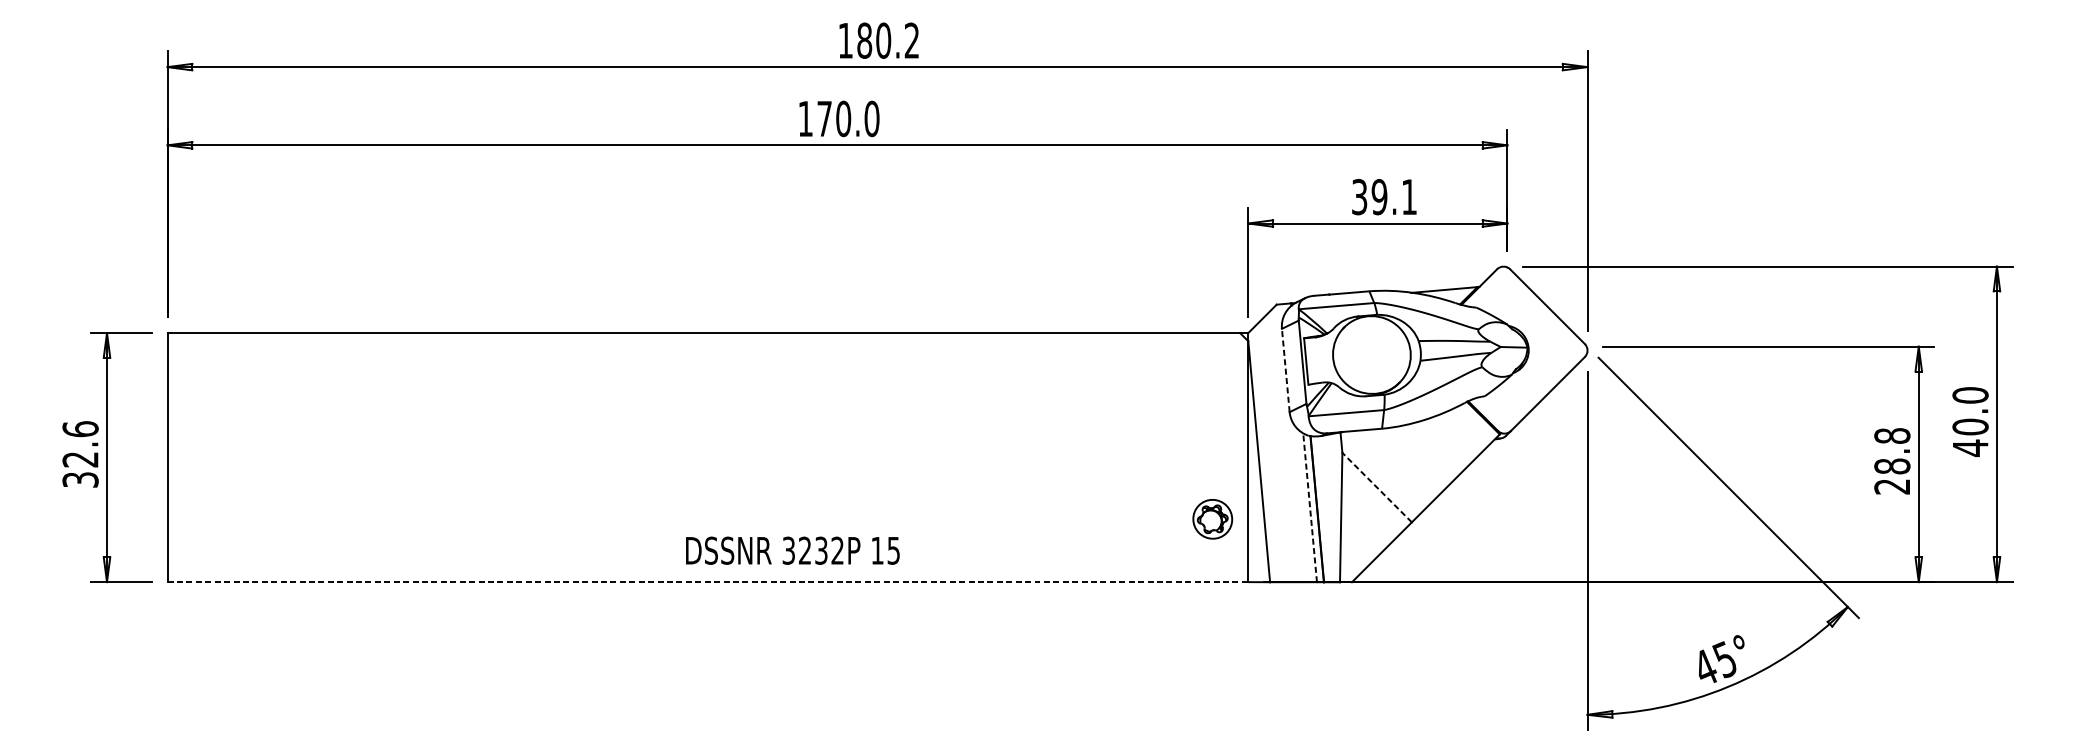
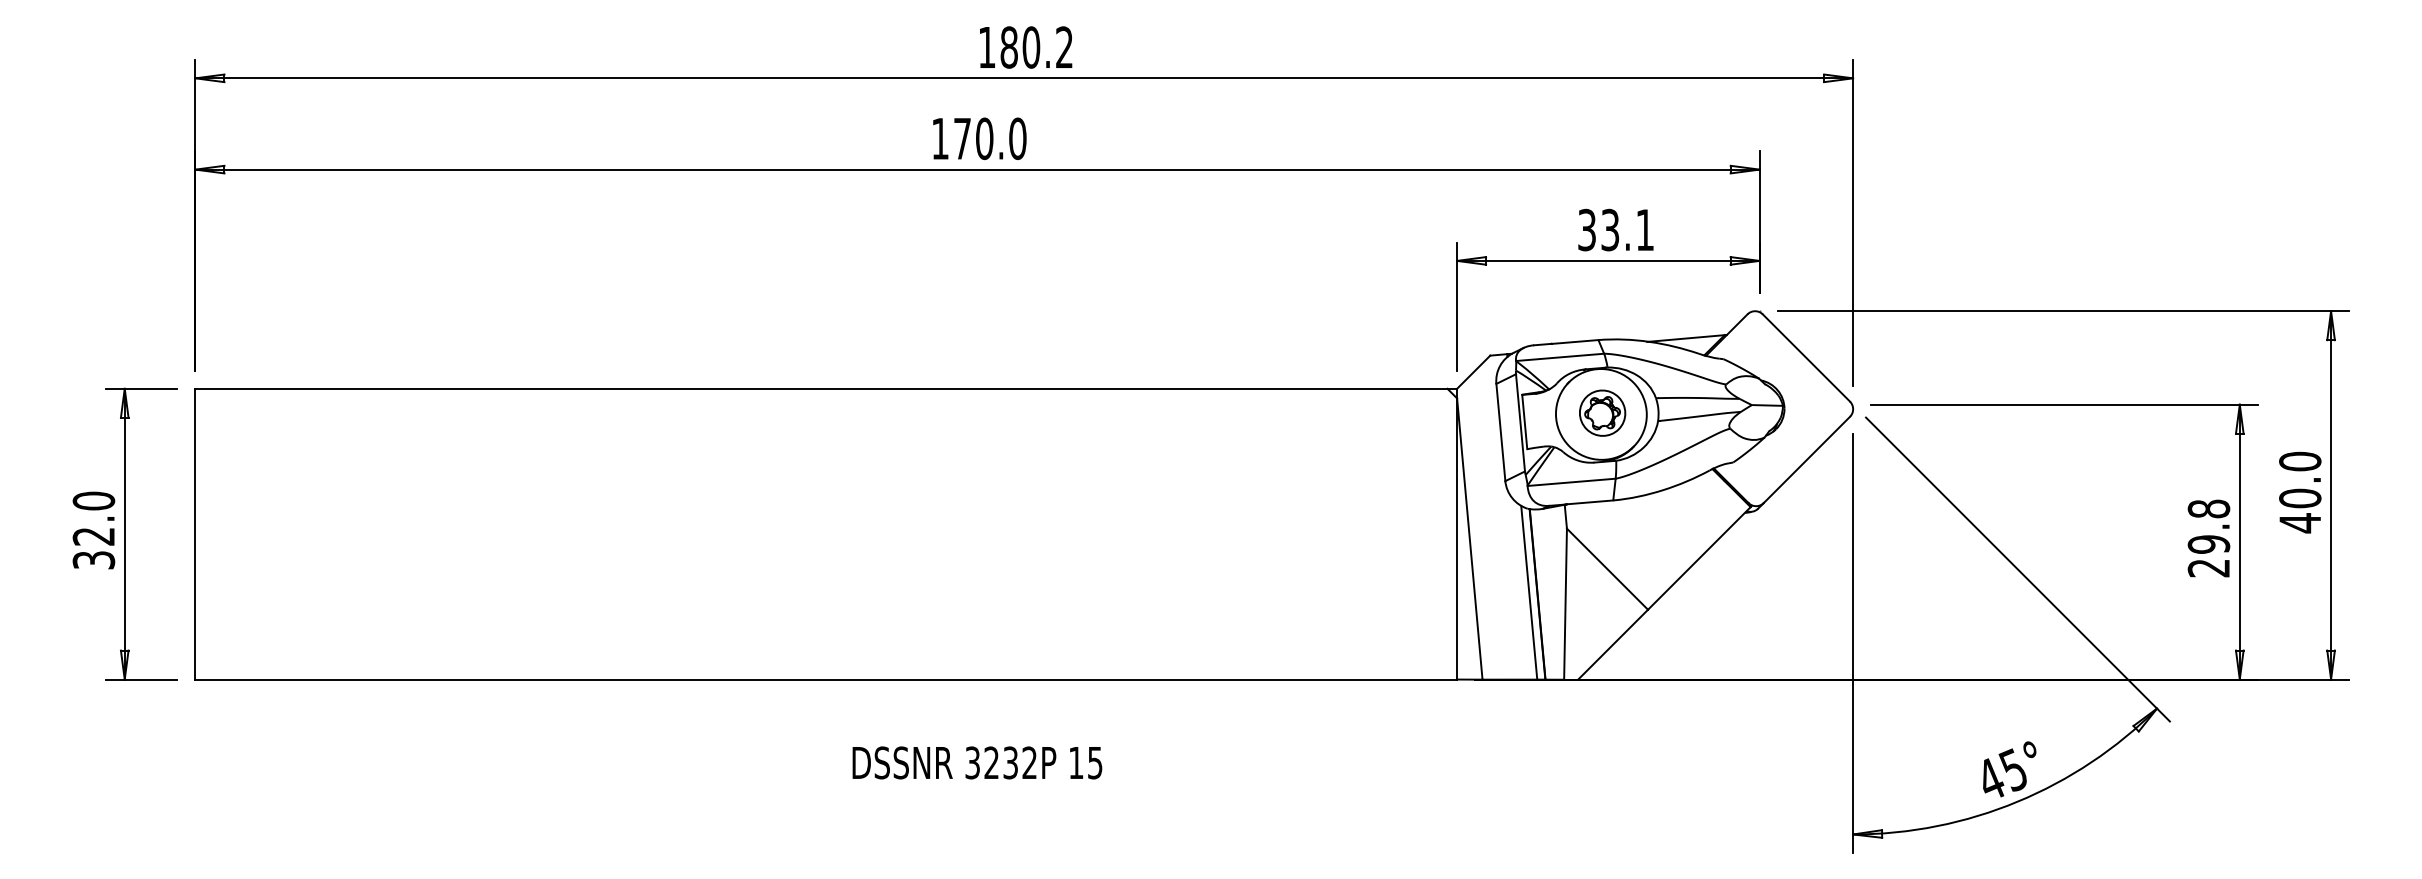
text: (1379, 197) -> (1610, 230), 39.1 -> 33.1
line: (1285, 370) -> (1500, 432), dashed -> solid
text: (80, 428) -> (93, 500), 32.6 -> 32.0
text: (1891, 466) -> (2208, 544), 28.8 -> 29.8
line: (1377, 487) -> (1607, 568), dashed -> solid
line: (1310, 507) -> (1529, 592), dashed -> solid
part: (1212, 518) -> (1602, 412), moved
text: (792, 550) -> (977, 762), moved
line: (708, 582) -> (826, 679), dashed -> solid

